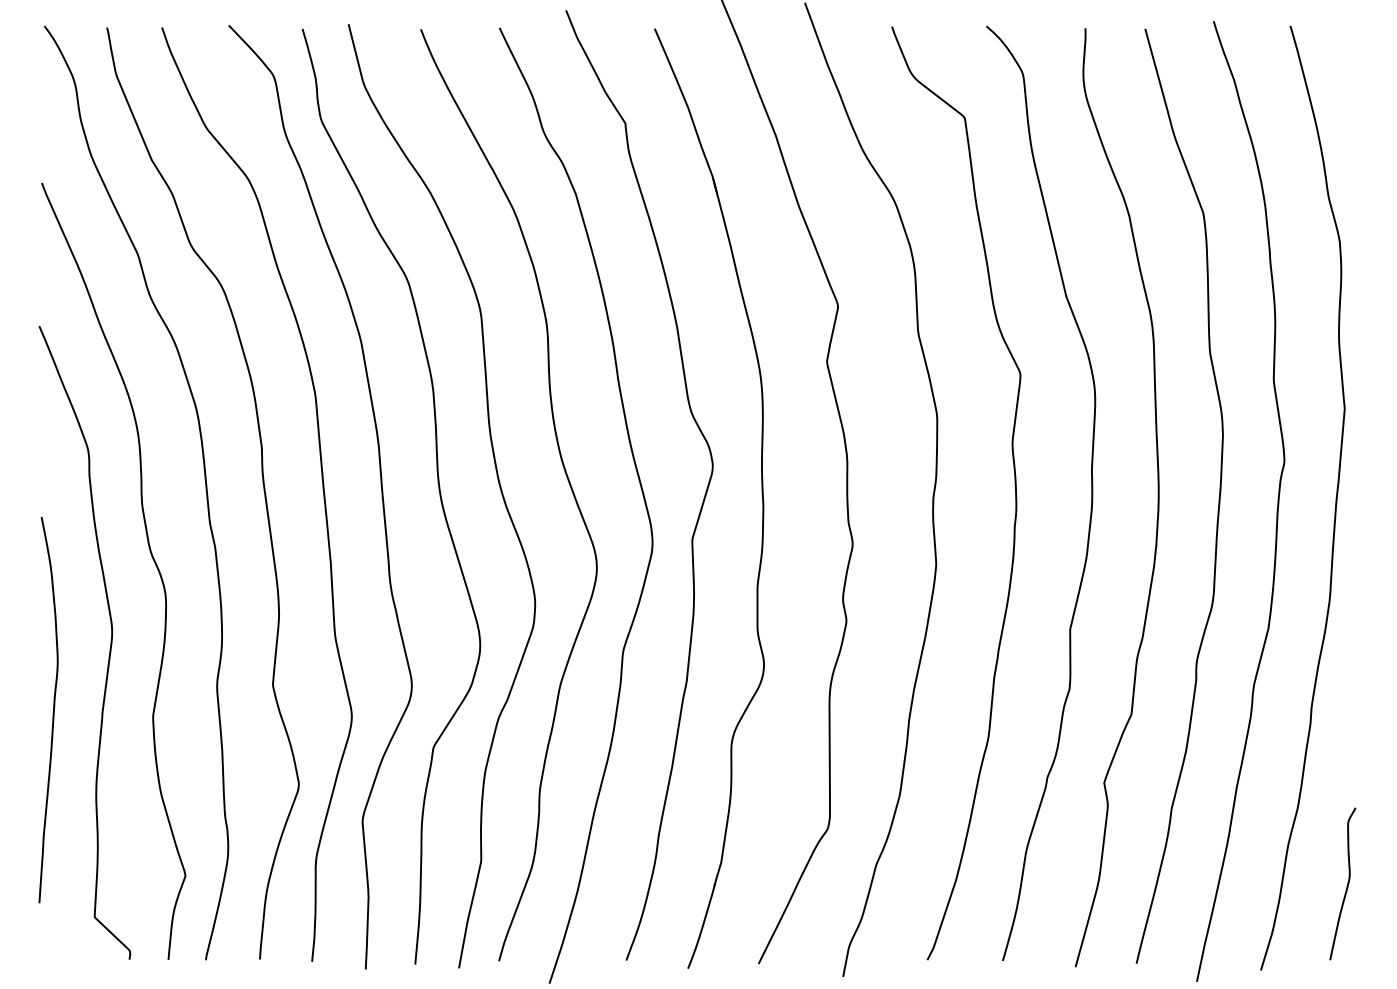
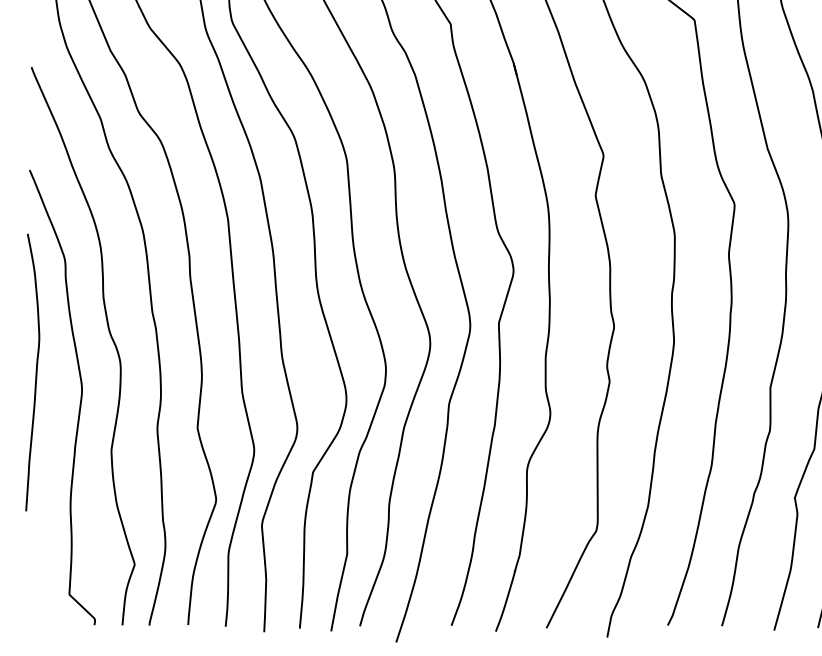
curve: (52, 712) -> (35, 374), moved

